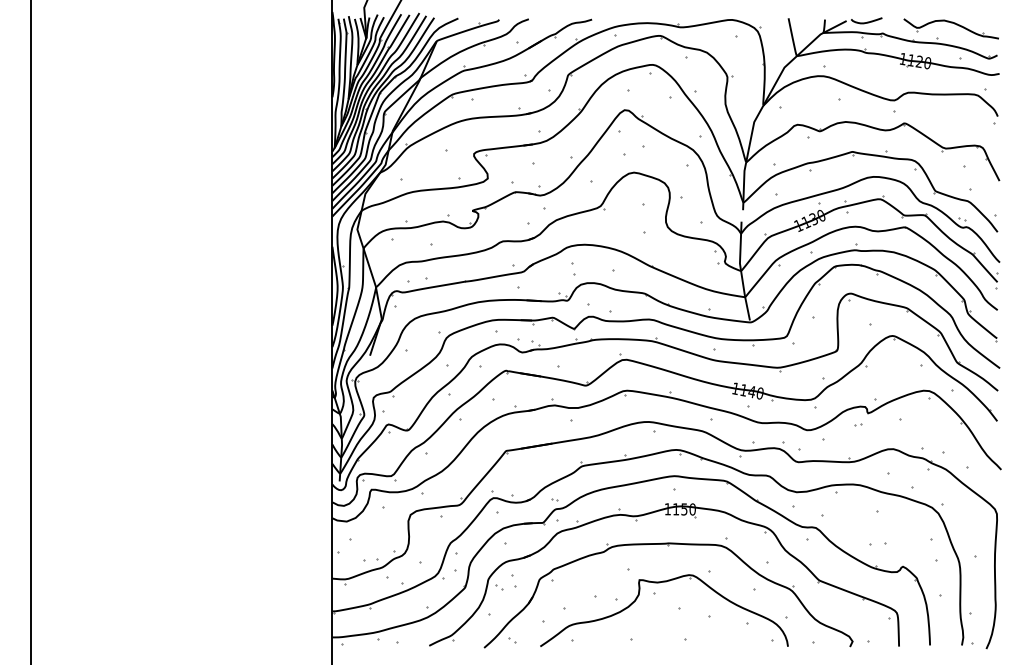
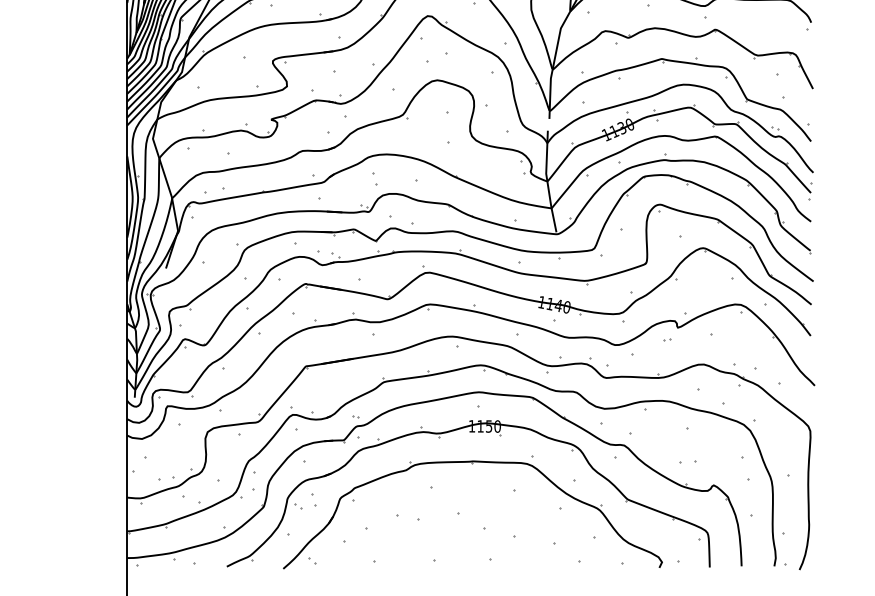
part: (659, 583) -> (463, 502), removed

